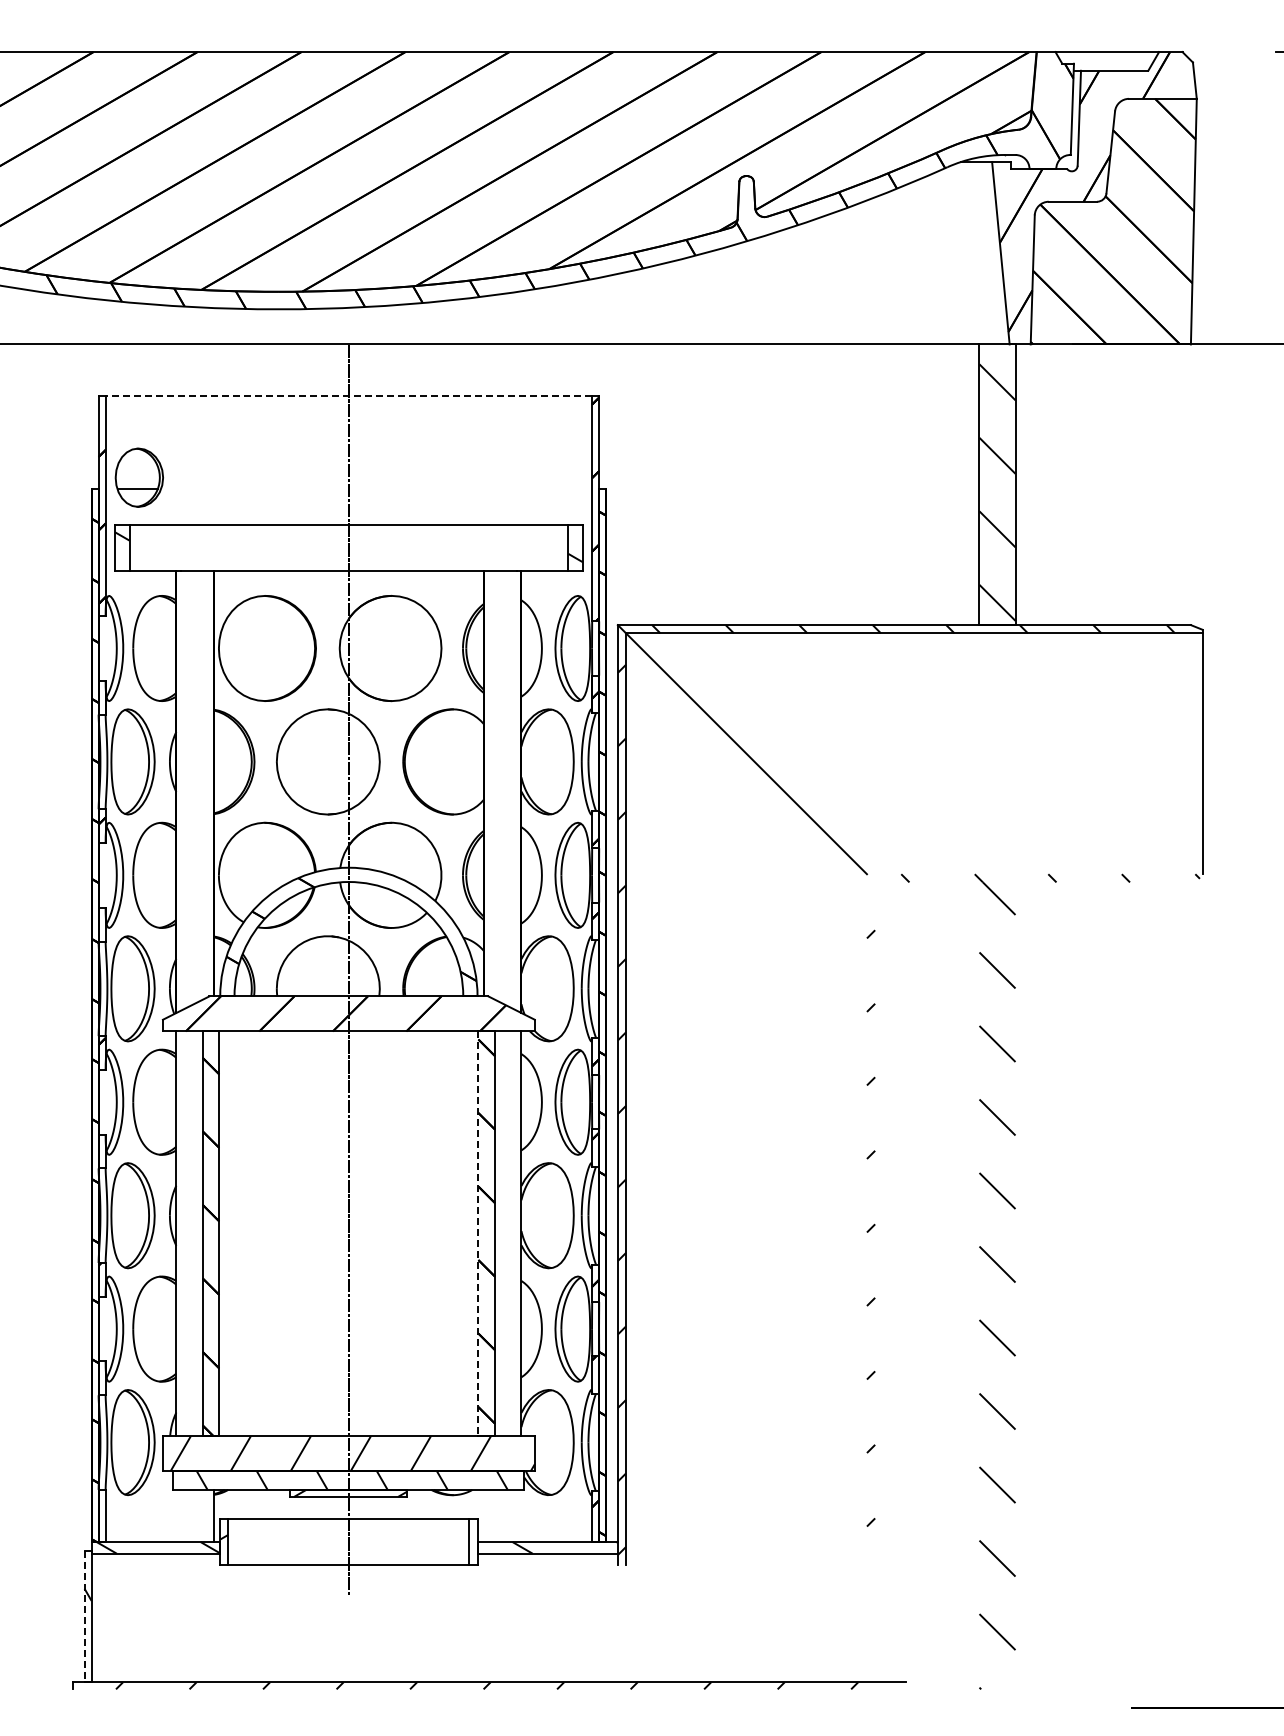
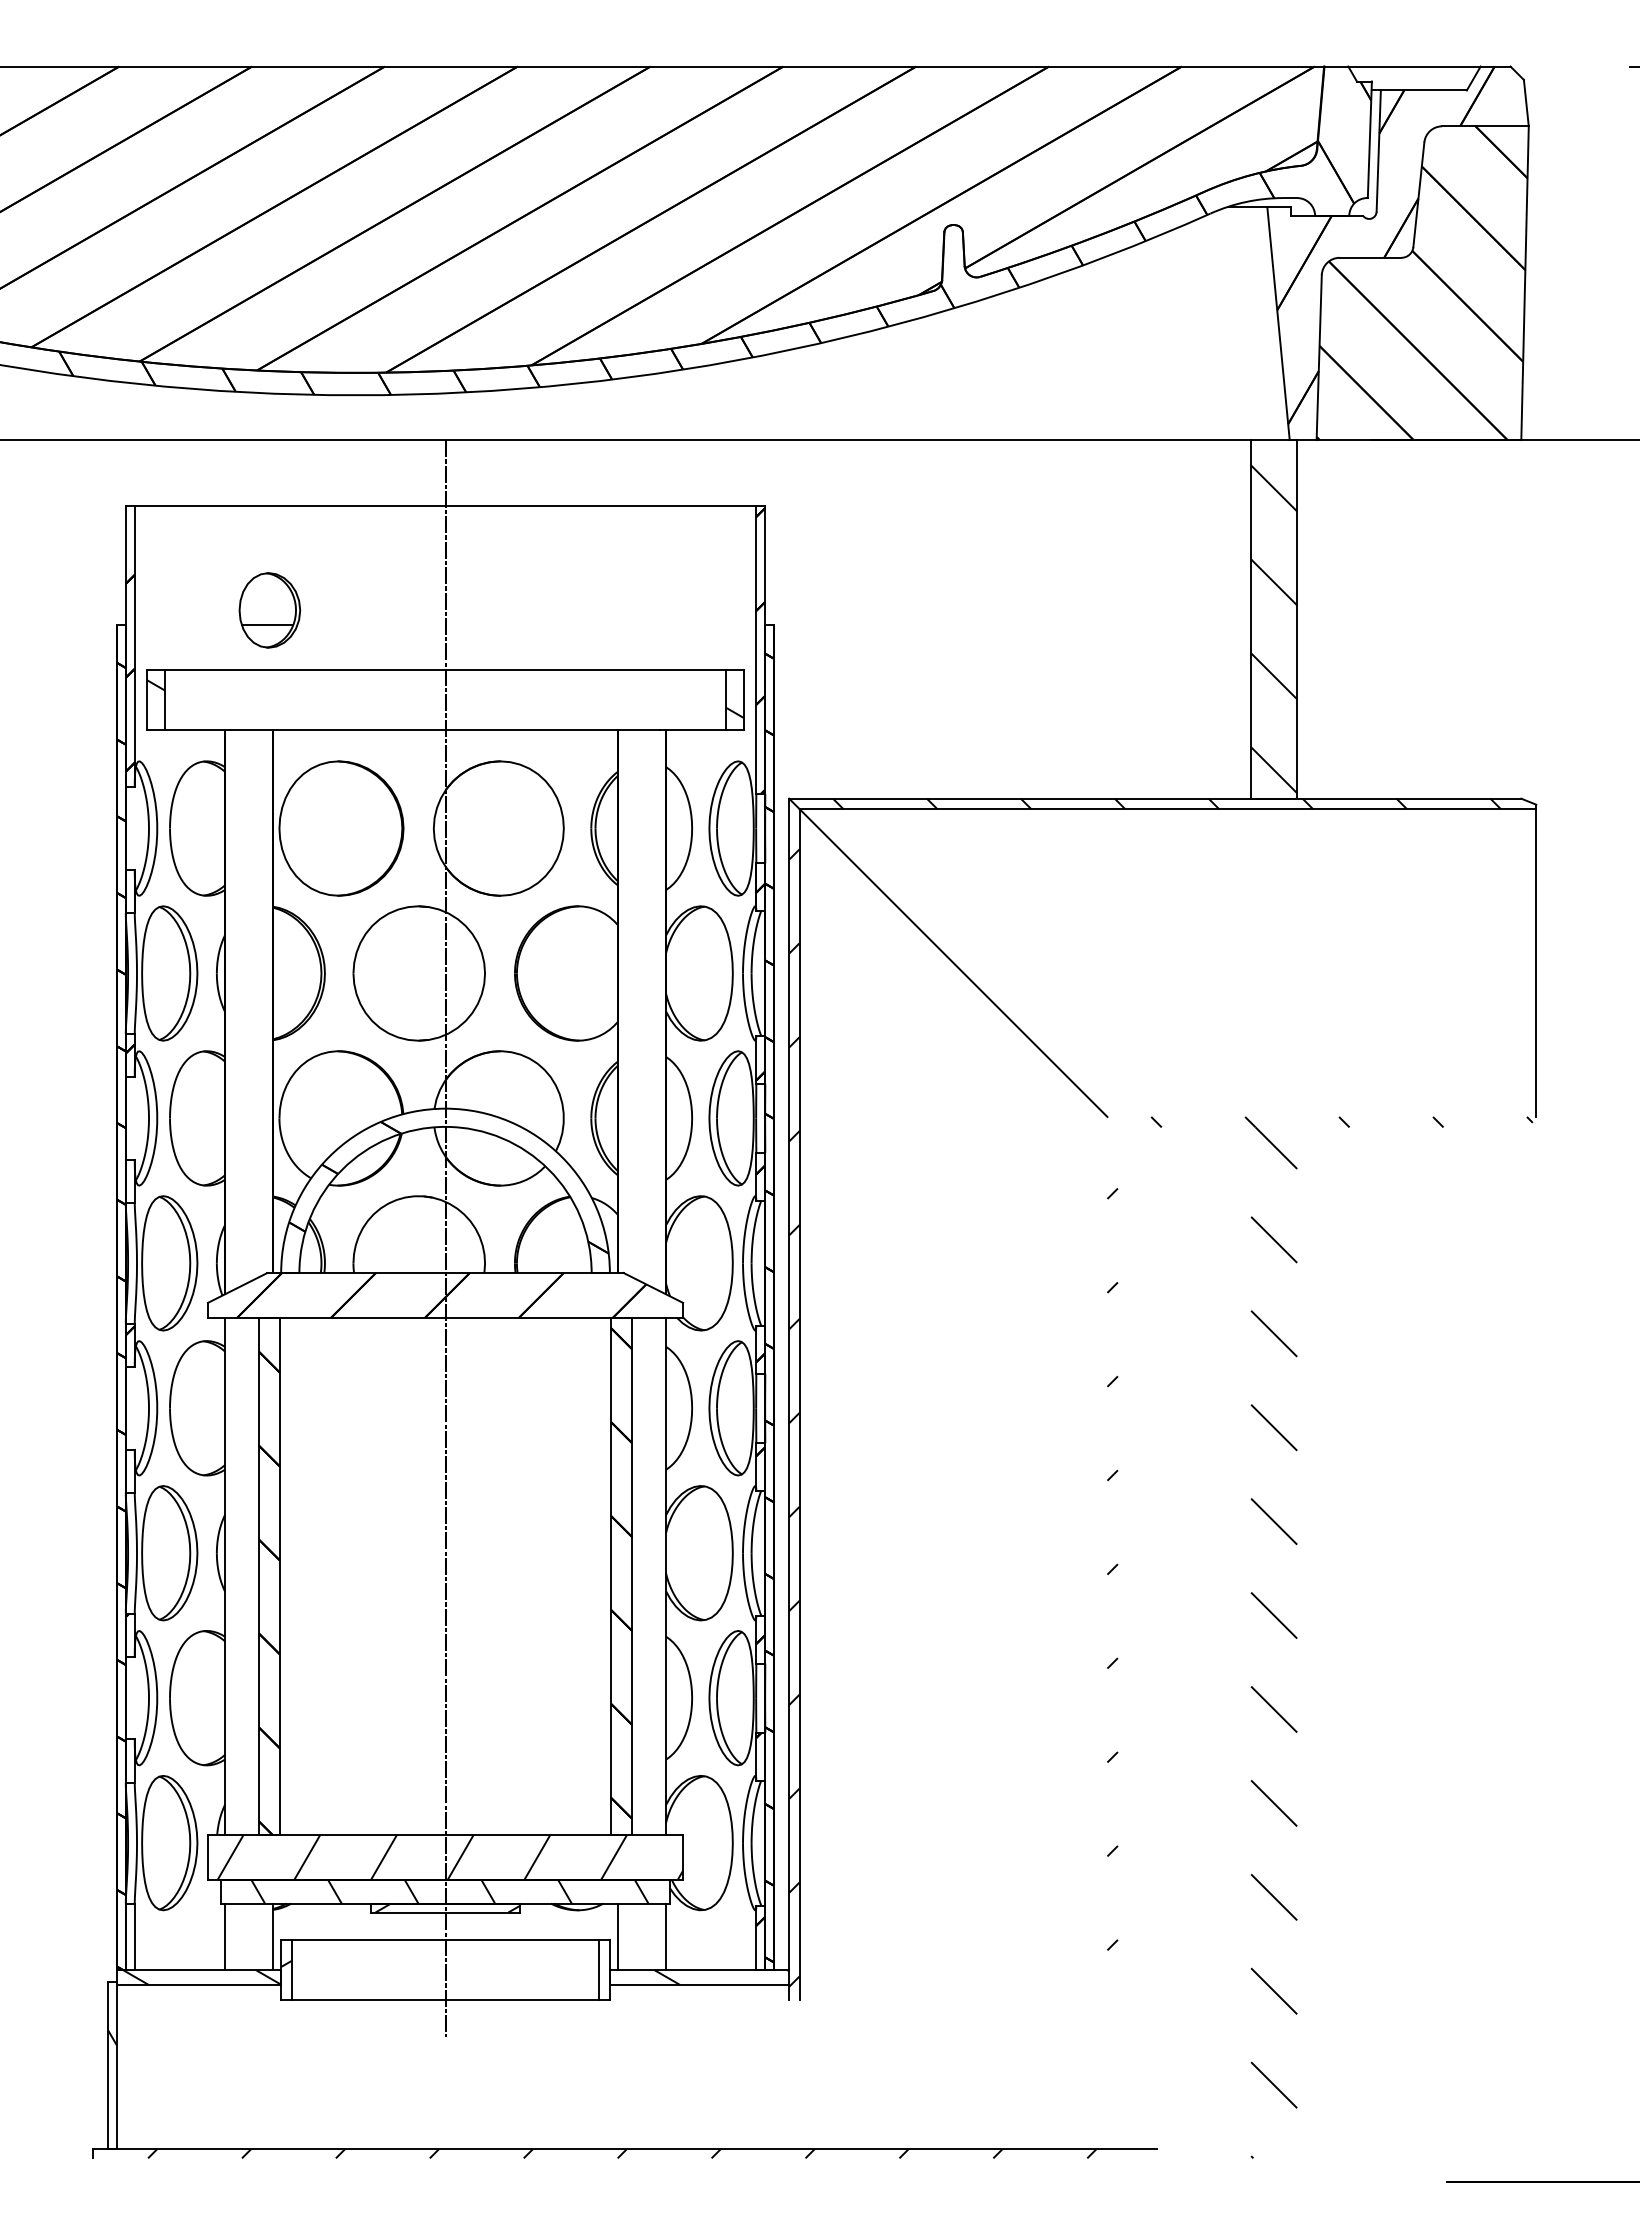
line: (348, 395) -> (445, 505), dashed -> solid
part: (138, 477) -> (268, 610), moved
line: (478, 1234) -> (611, 1577), dashed -> solid
line: (176, 1515) -> (225, 1936), added
line: (484, 1515) -> (618, 1936), added
line: (521, 1515) -> (666, 1936), added
line: (84, 1617) -> (107, 2066), dashed -> solid

